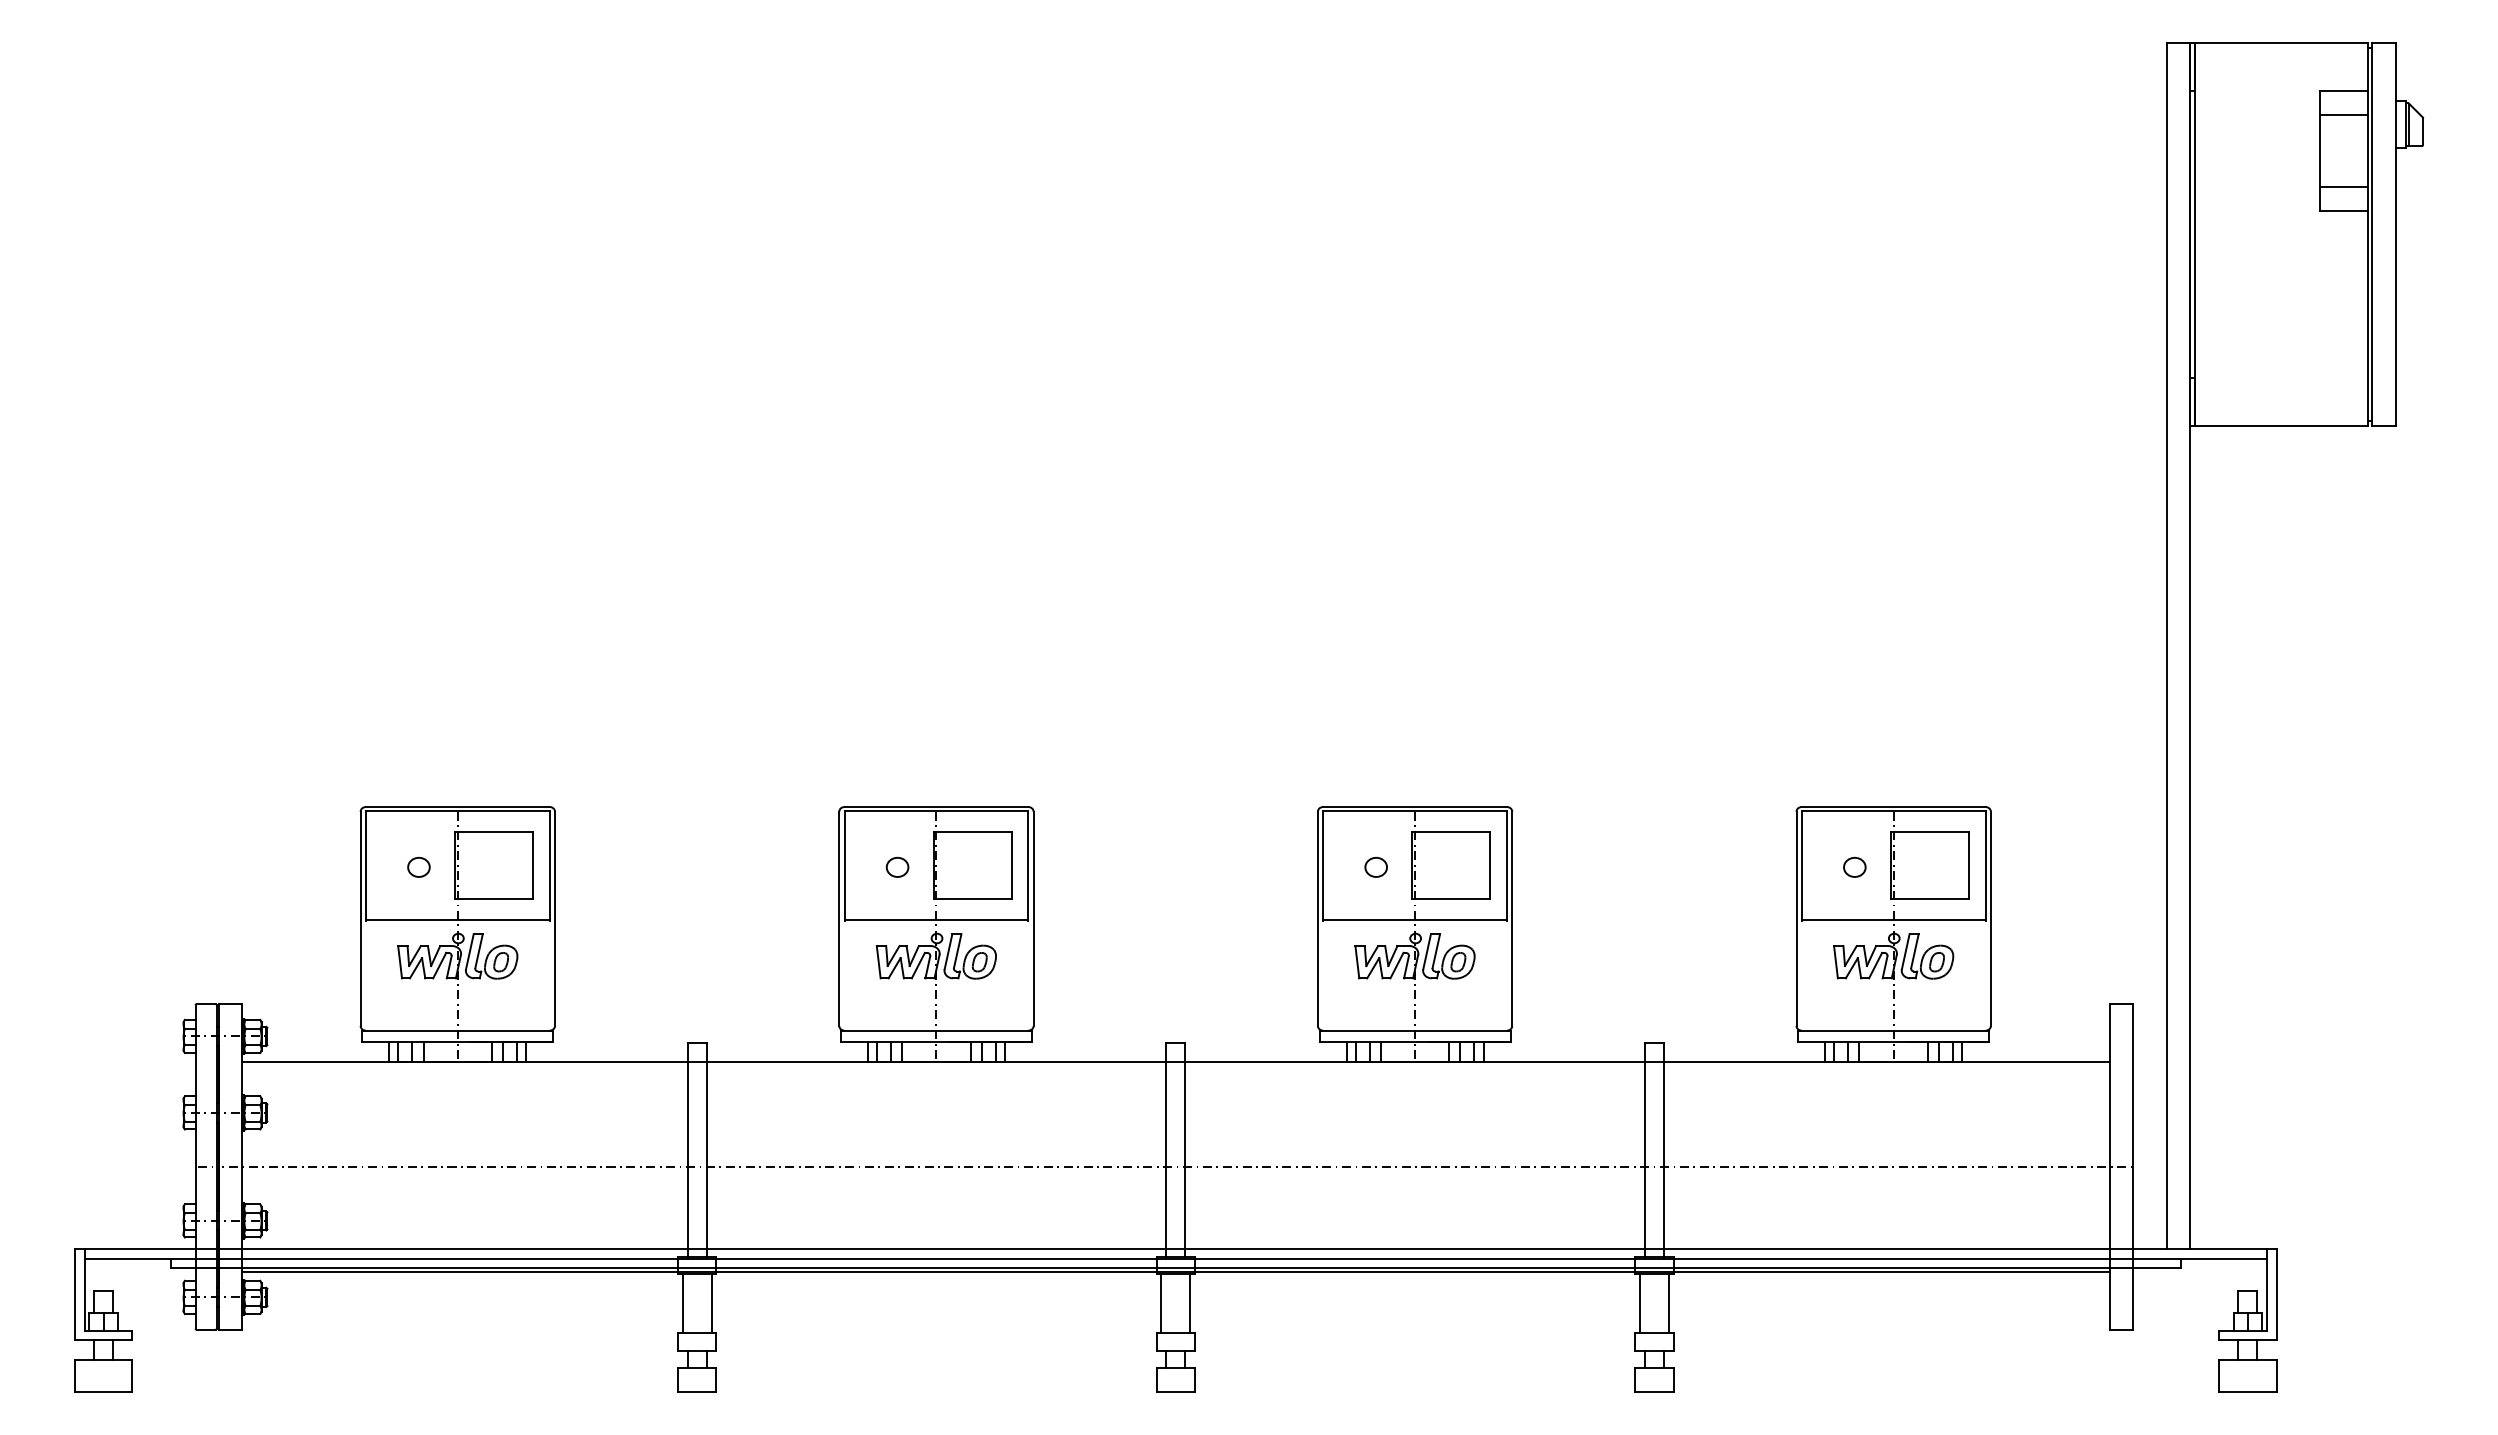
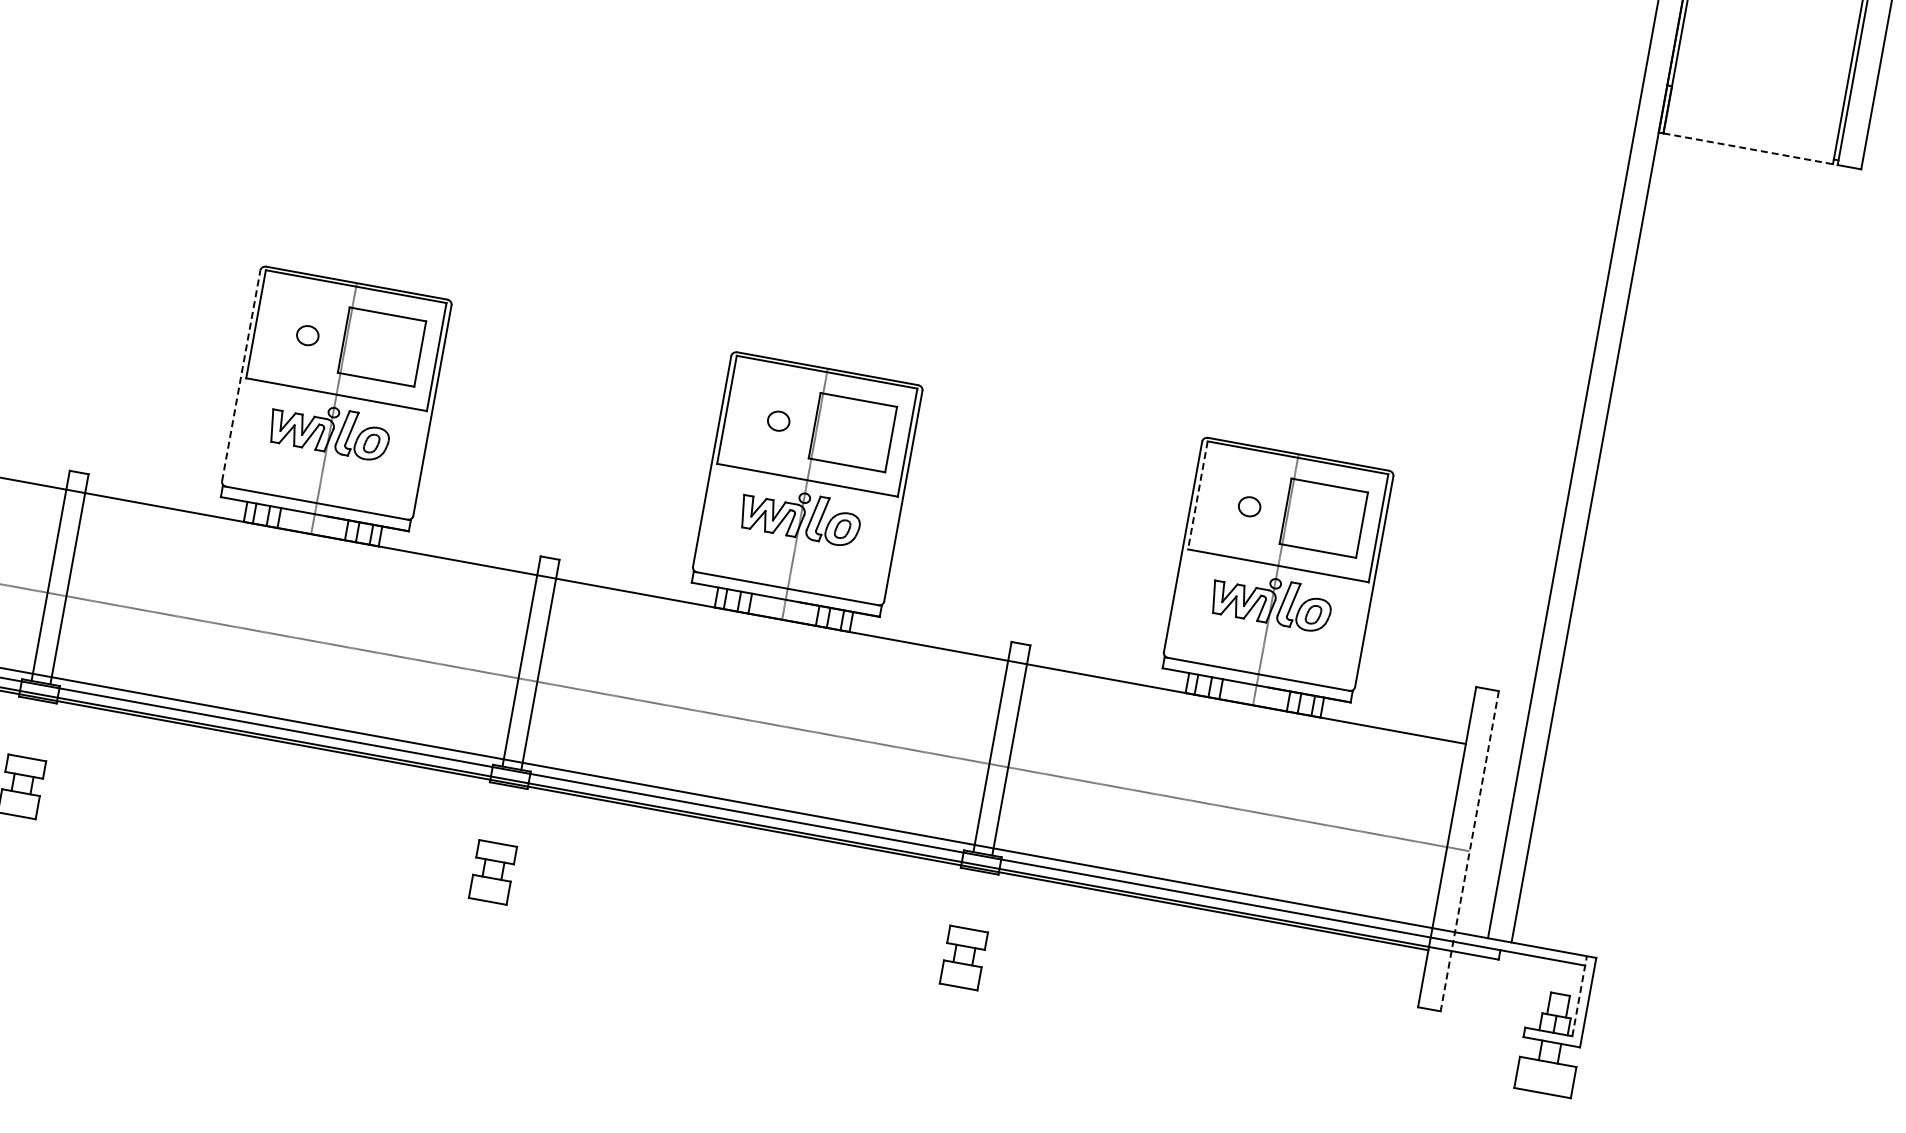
line: (2281, 426) -> (1748, 149), solid -> dashed
line: (1801, 865) -> (1197, 495), solid -> dashed
line: (839, 918) -> (241, 375), solid -> dashed
line: (2133, 1166) -> (1470, 850), solid -> dashed
line: (2267, 1289) -> (1580, 995), solid -> dashed
line: (682, 1303) -> (18, 726), removed
line: (711, 1303) -> (46, 731), removed
line: (1161, 1303) -> (489, 811), removed
line: (1190, 1303) -> (518, 817), removed
line: (1640, 1303) -> (960, 897), removed
line: (1668, 1303) -> (988, 902), removed

